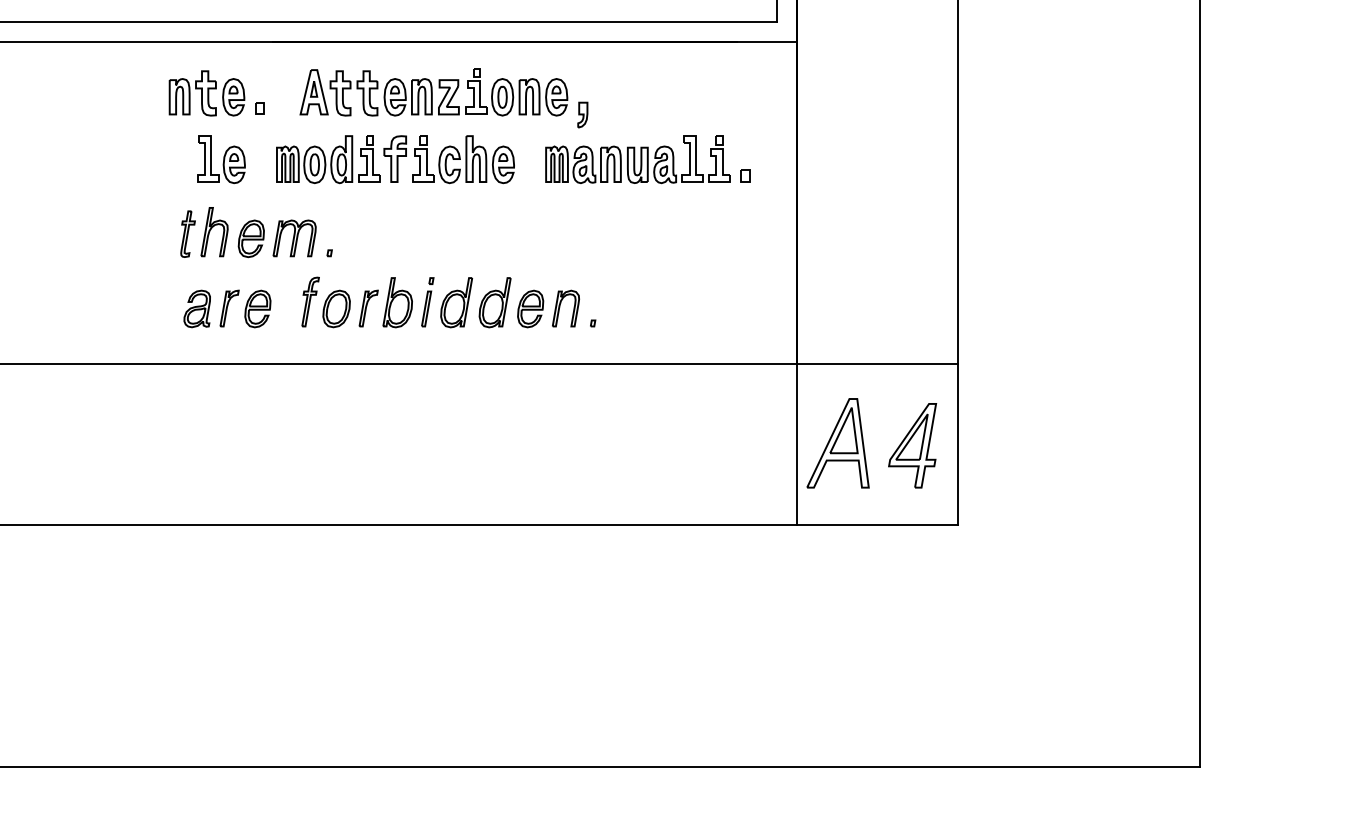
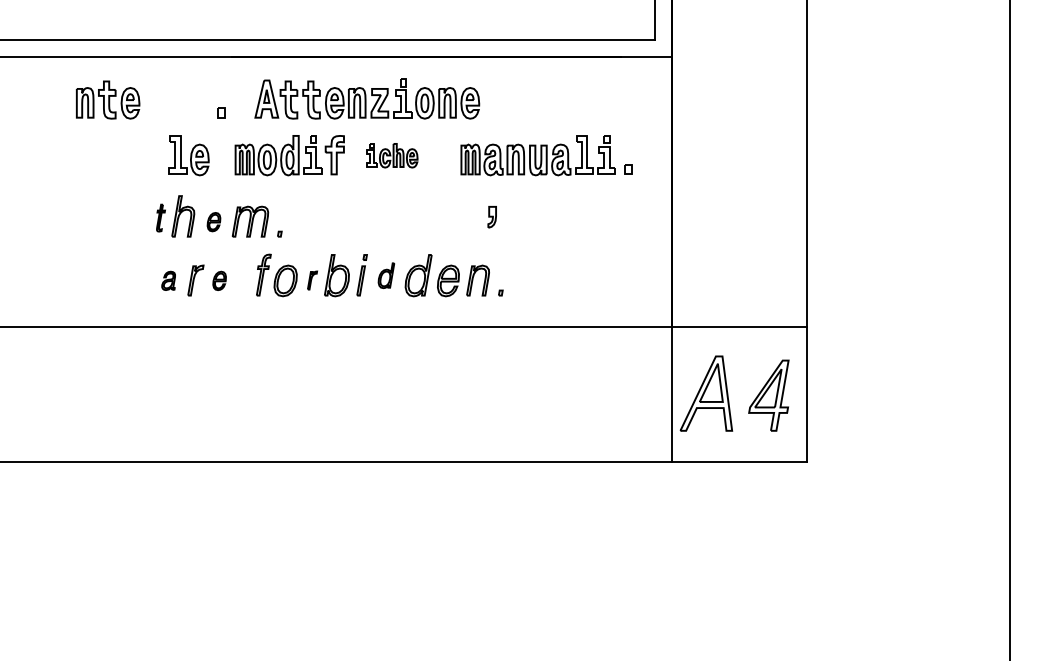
part: (206, 93) -> (107, 100), moved
part: (582, 114) -> (491, 216), moved
part: (463, 159) -> (392, 155), size x0.6
part: (187, 233) -> (160, 217), size x0.7
part: (250, 238) -> (213, 221), size x0.6
part: (456, 302) -> (386, 275), size x0.6
part: (196, 308) -> (168, 280), size x0.6
part: (257, 308) -> (219, 280), size x0.6
part: (368, 308) -> (312, 280), size x0.6

